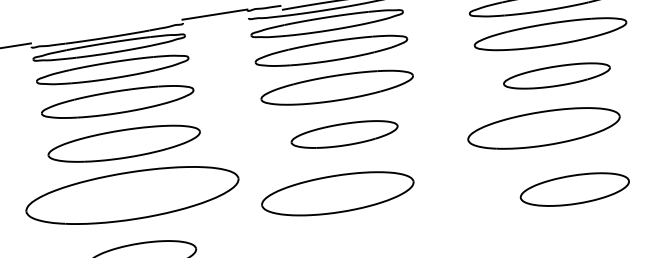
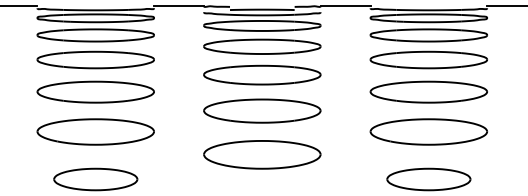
part: (556, 75) -> (428, 91), size x1.43
part: (543, 128) -> (428, 131), moved
part: (344, 133) -> (262, 110), size x1.43
part: (338, 193) -> (262, 154), moved
part: (131, 195) -> (95, 131), size x0.71

